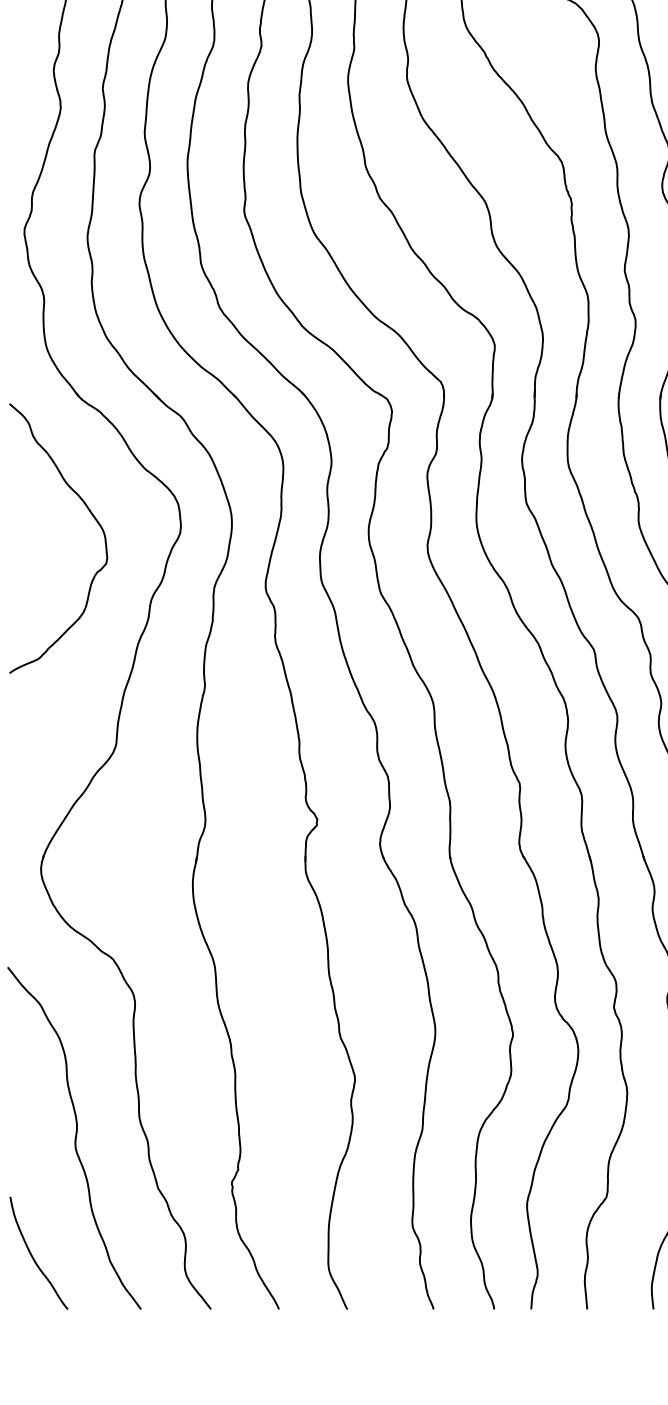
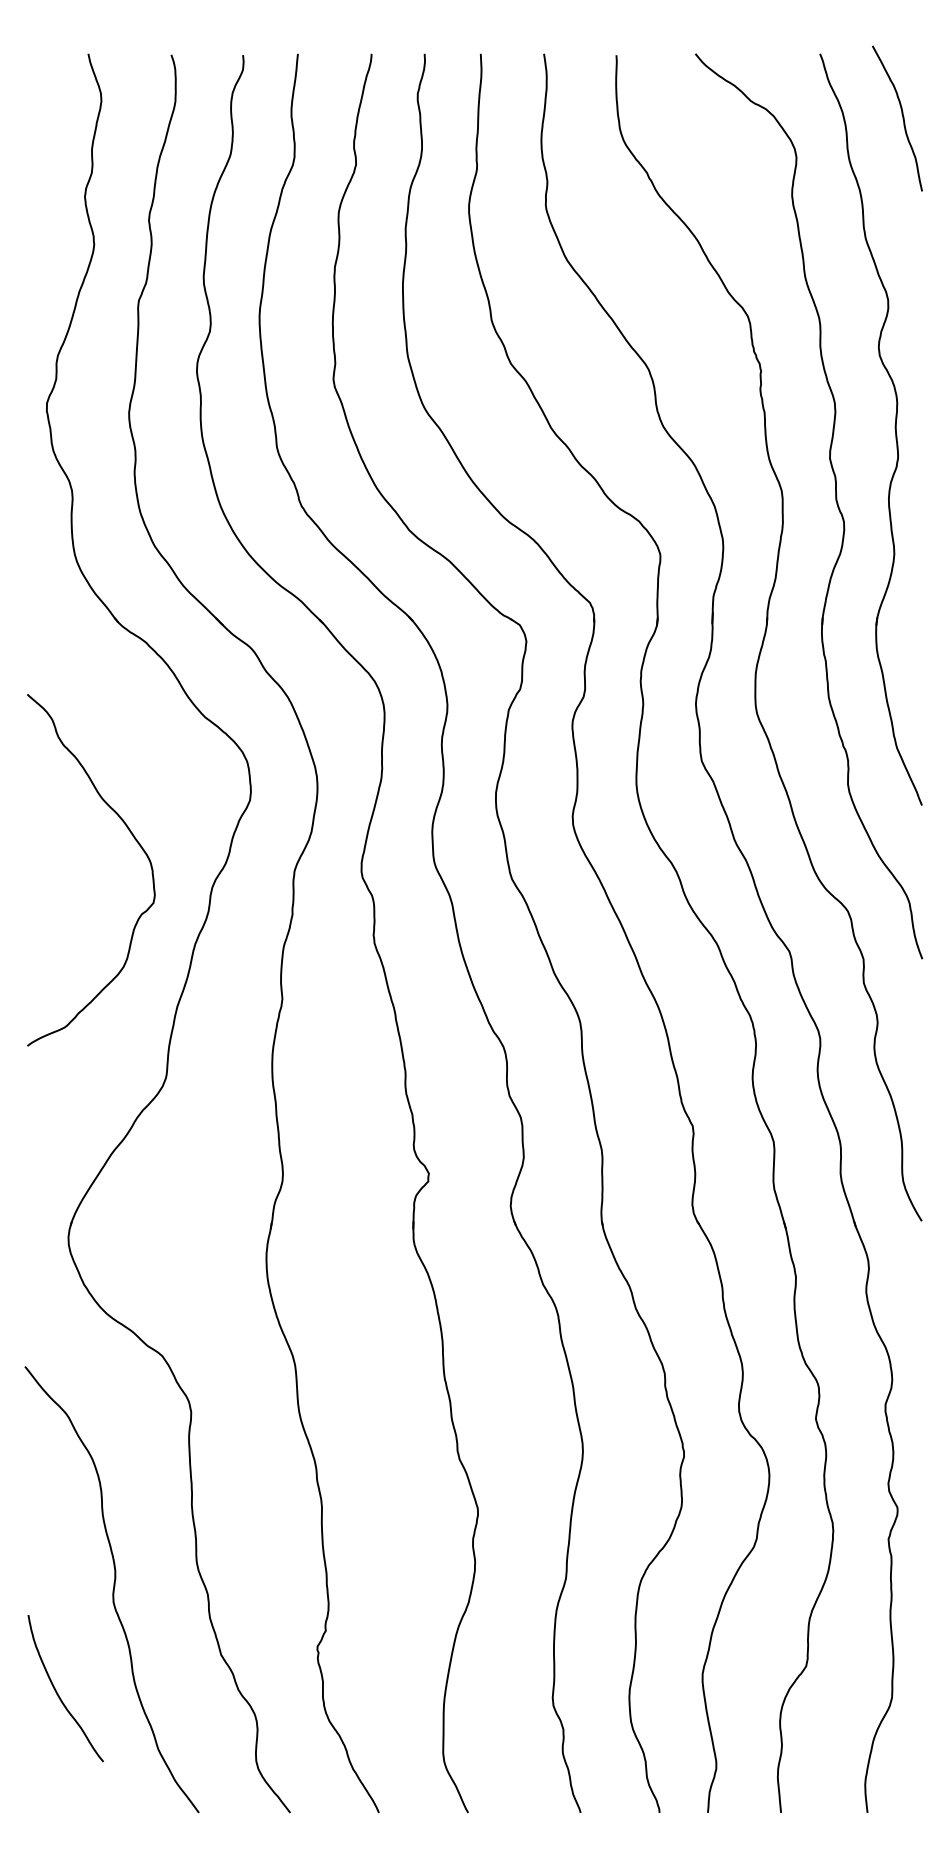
curve: (91, 515) -> (134, 839), moved
curve: (32, 1255) -> (57, 1691), moved

